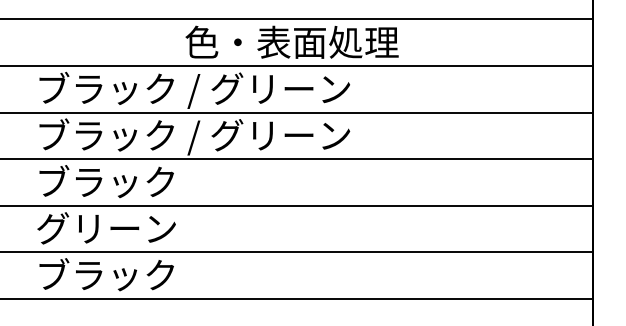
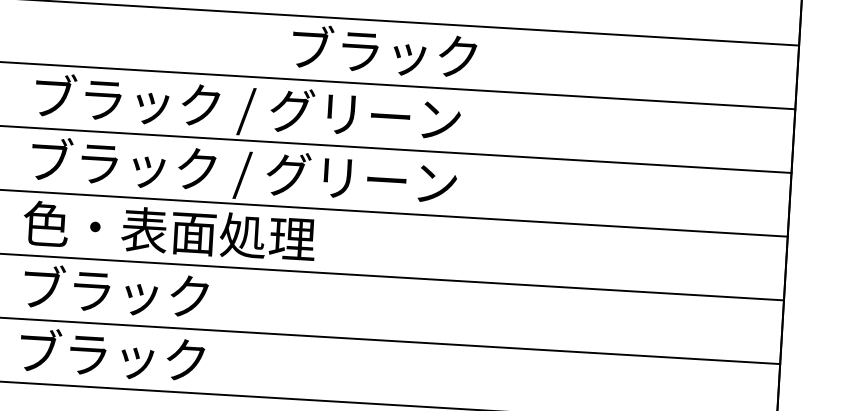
text: (291, 41) -> (384, 51), 色・表面処理 -> ブラック
text: (142, 181) -> (168, 230), ブラック -> 色・表面処理
text: (106, 227) -> (115, 290), グリーン -> ブラック

